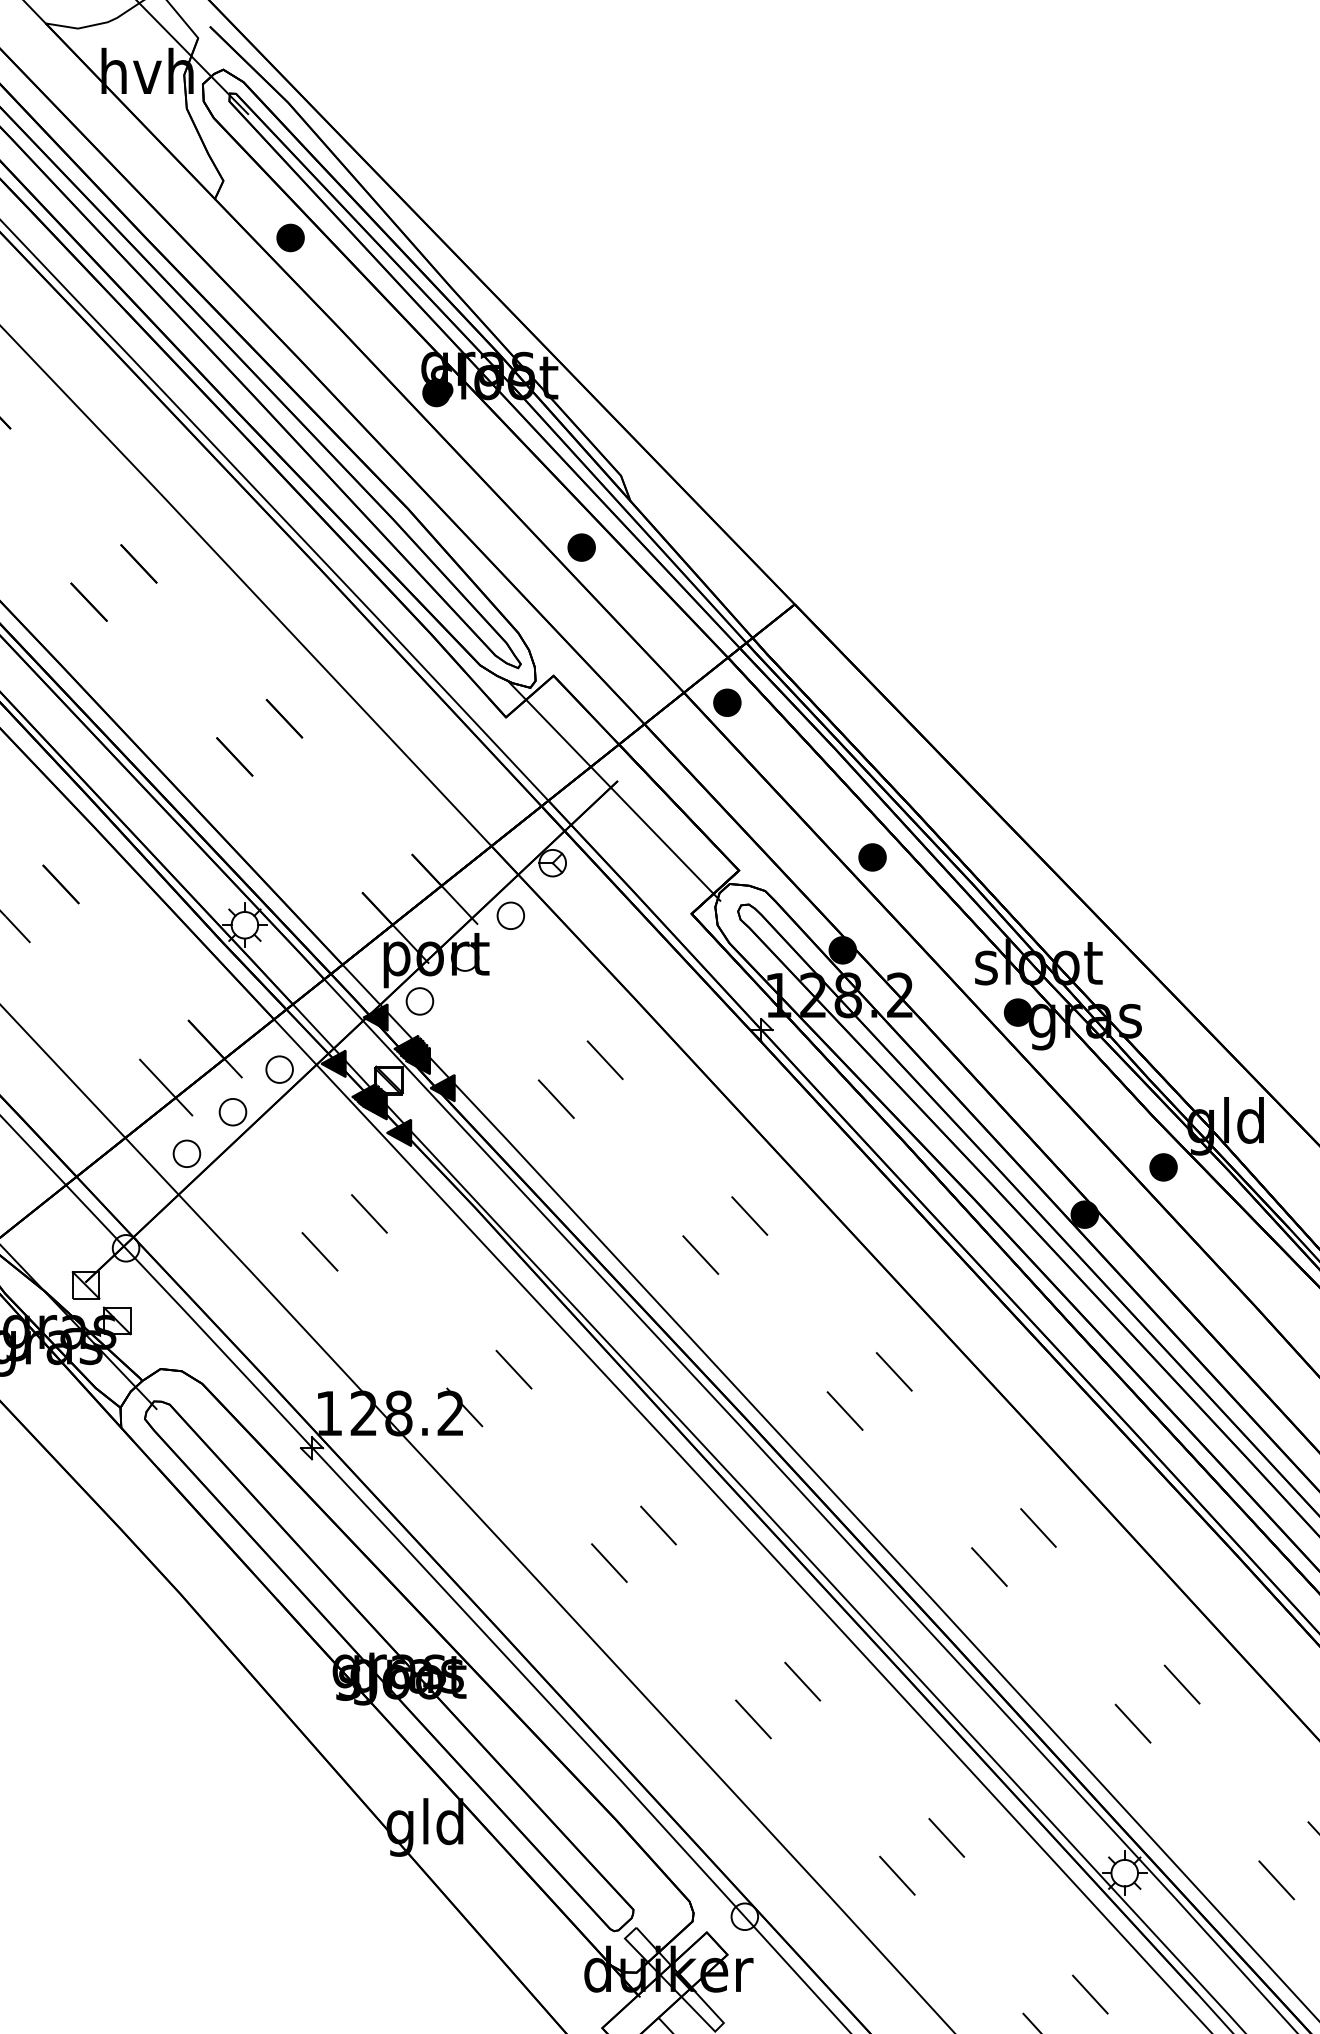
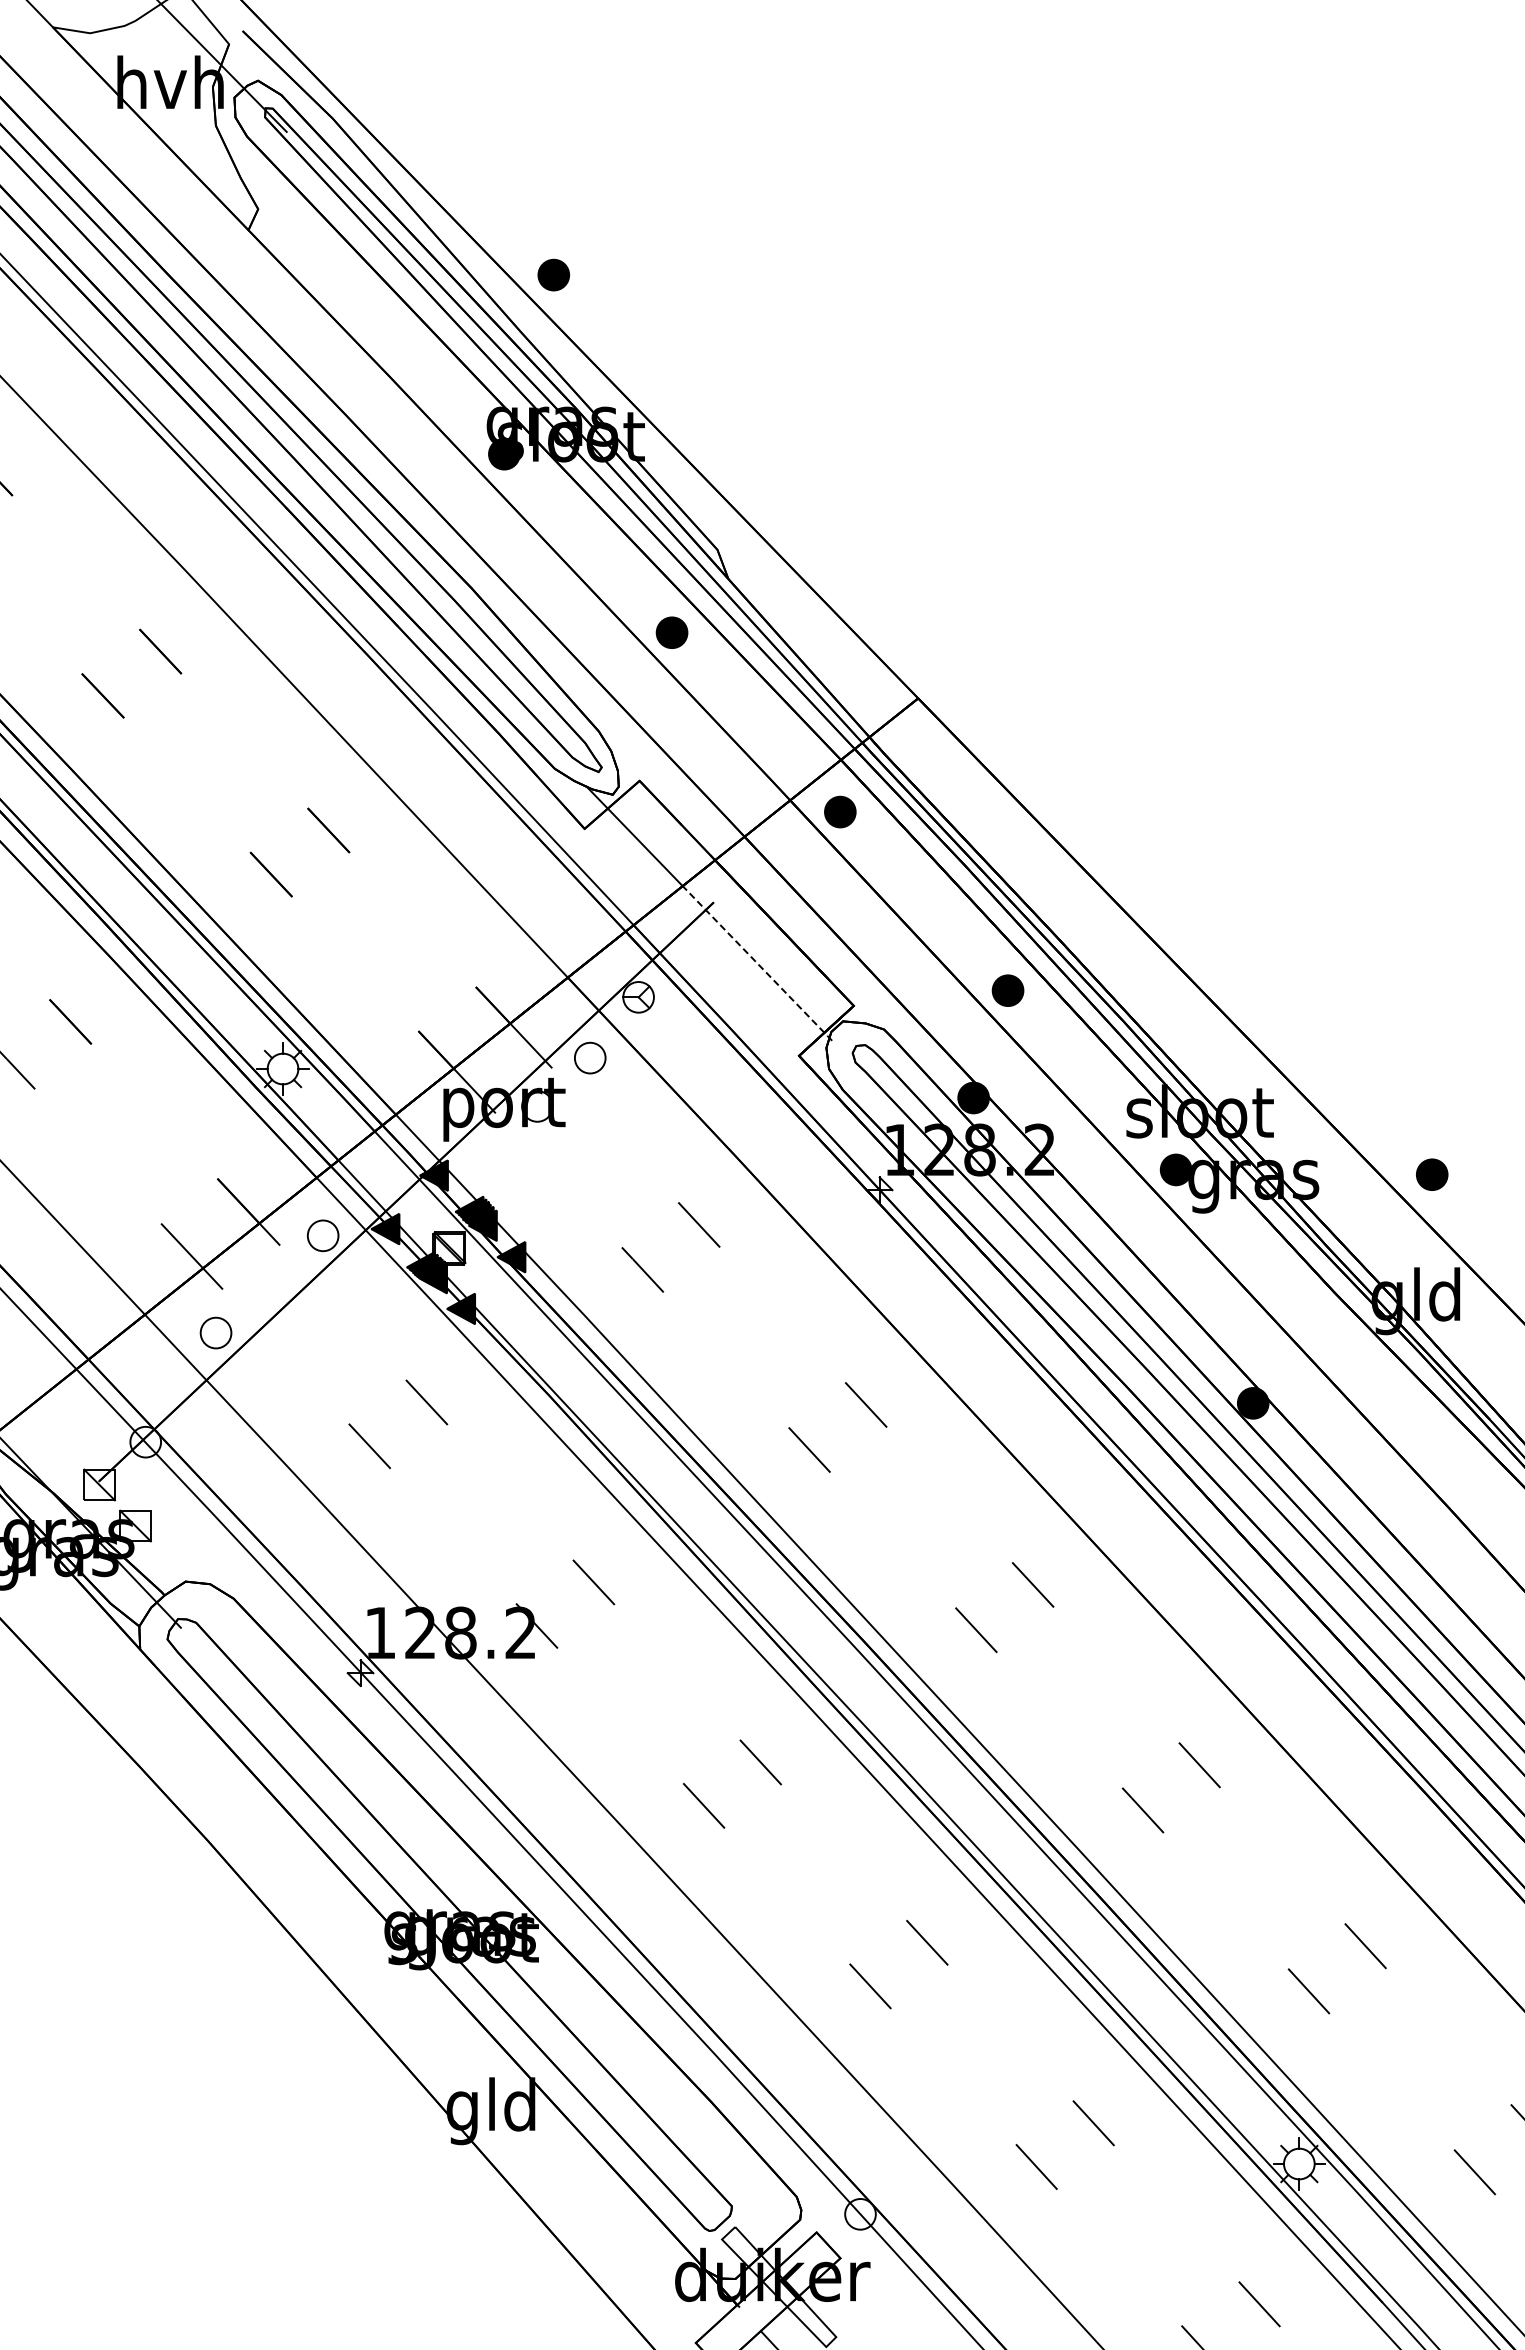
part: (290, 237) -> (553, 274), moved
line: (655, 833) -> (757, 963), solid -> dashed
part: (420, 1000) -> (485, 1156), removed
part: (233, 1111) -> (269, 1284), removed
part: (1163, 1167) -> (1432, 1174), moved

